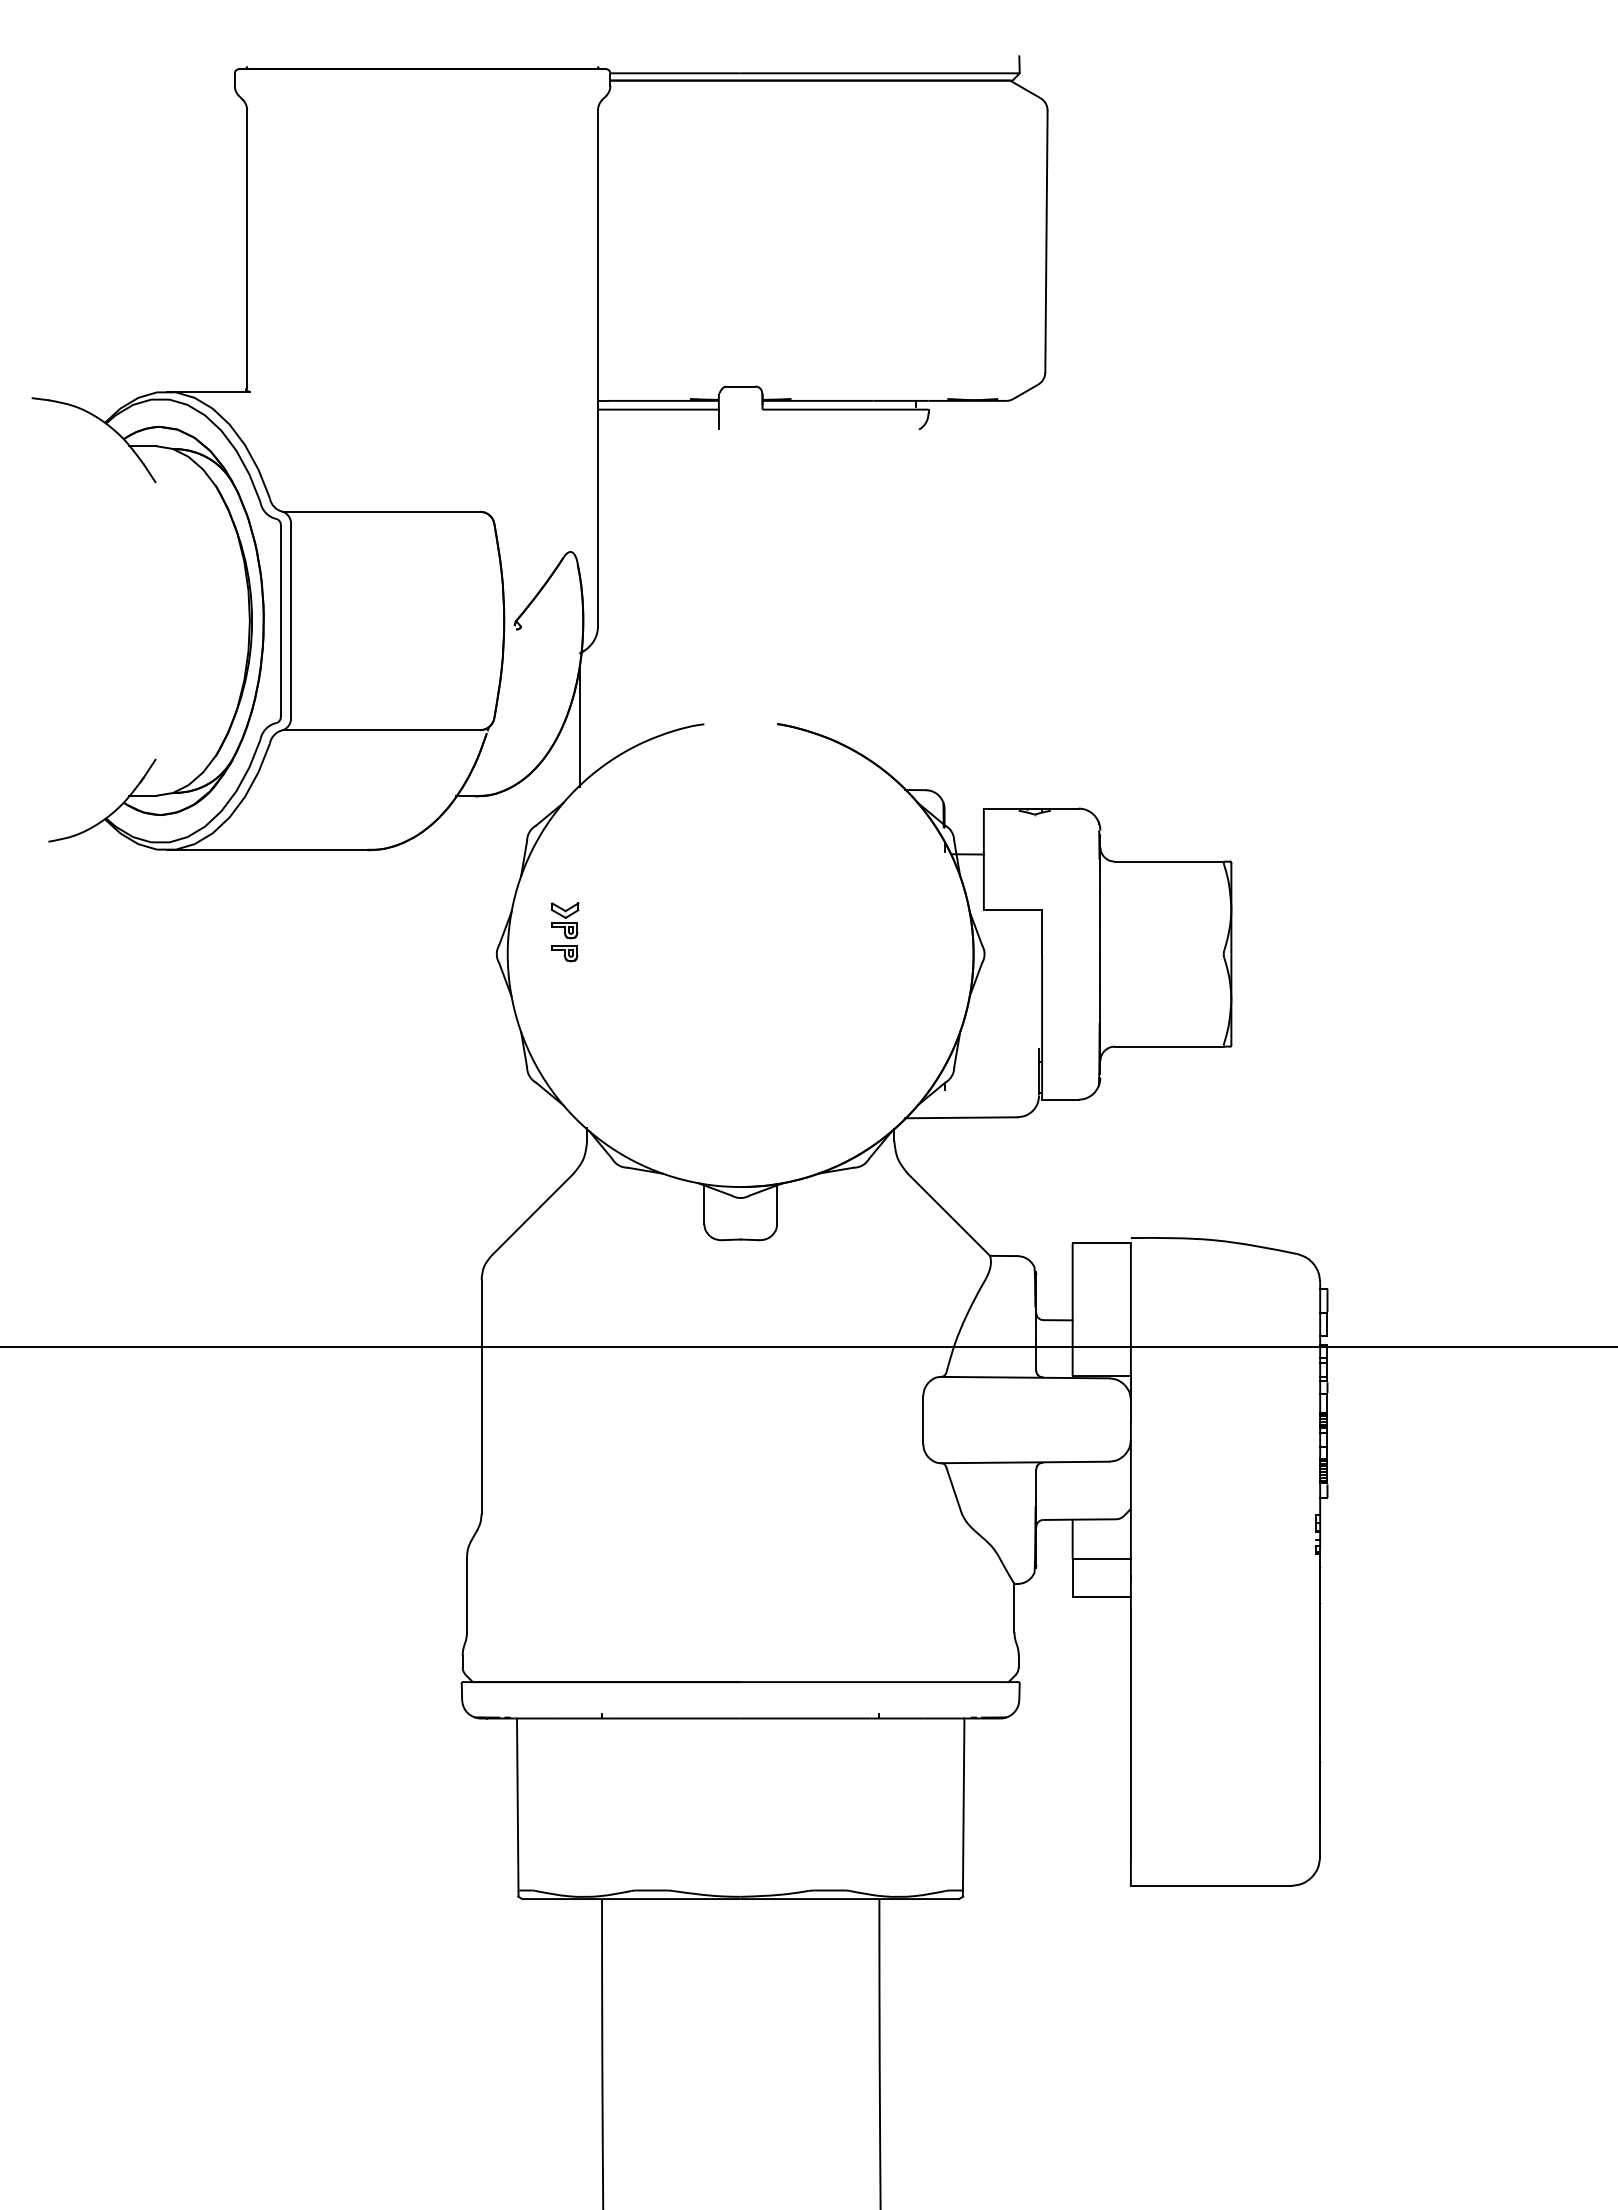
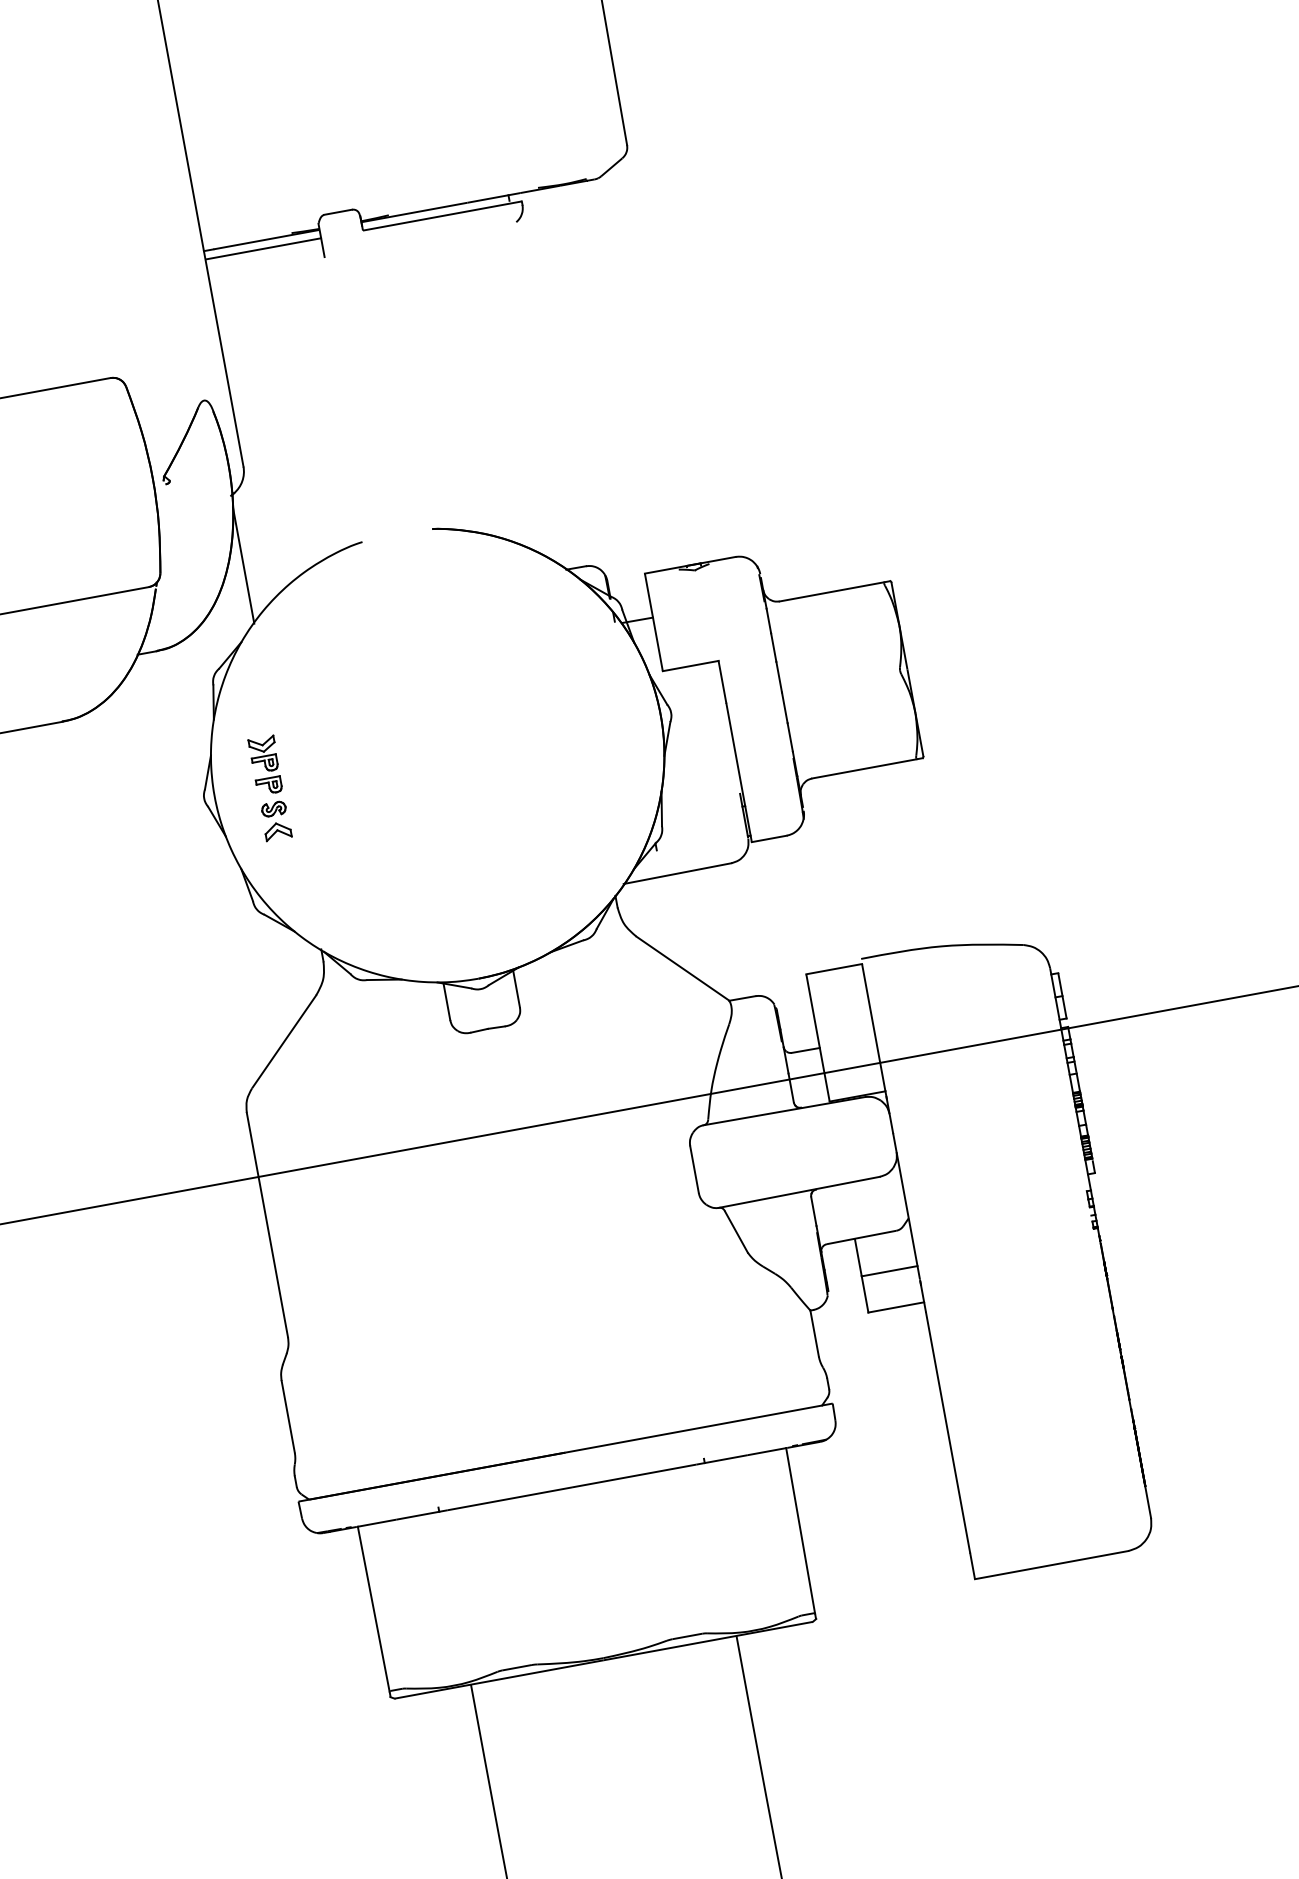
part: (565, 989) -> (276, 820), added

